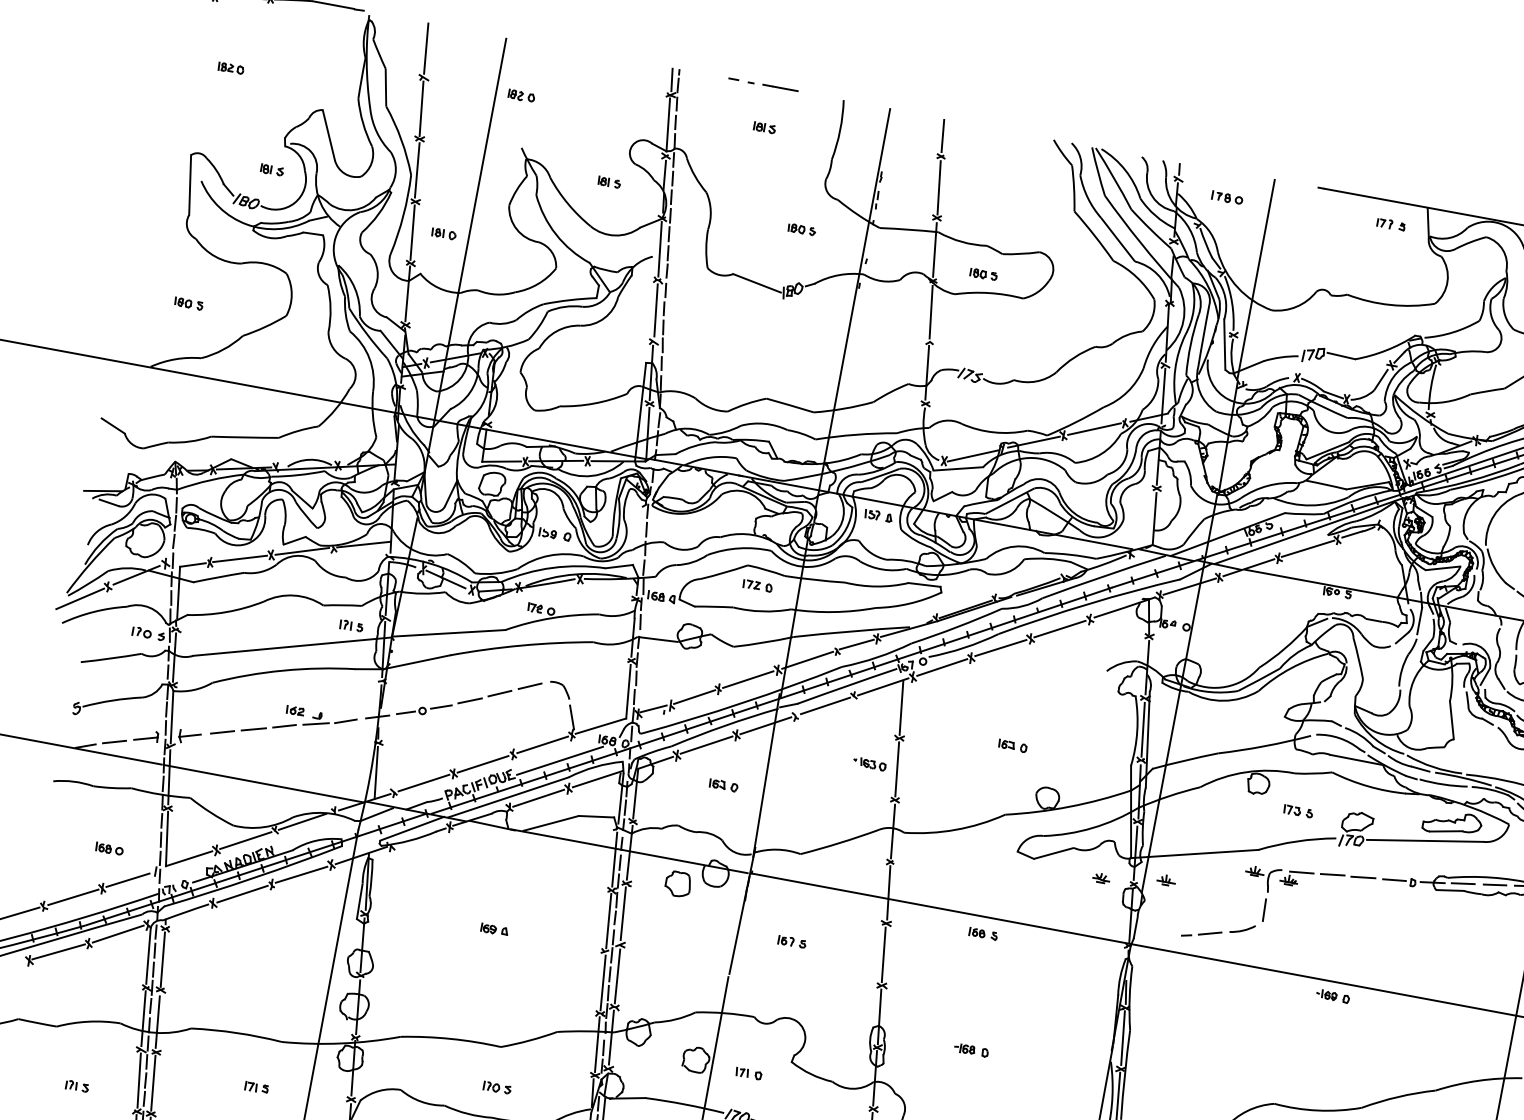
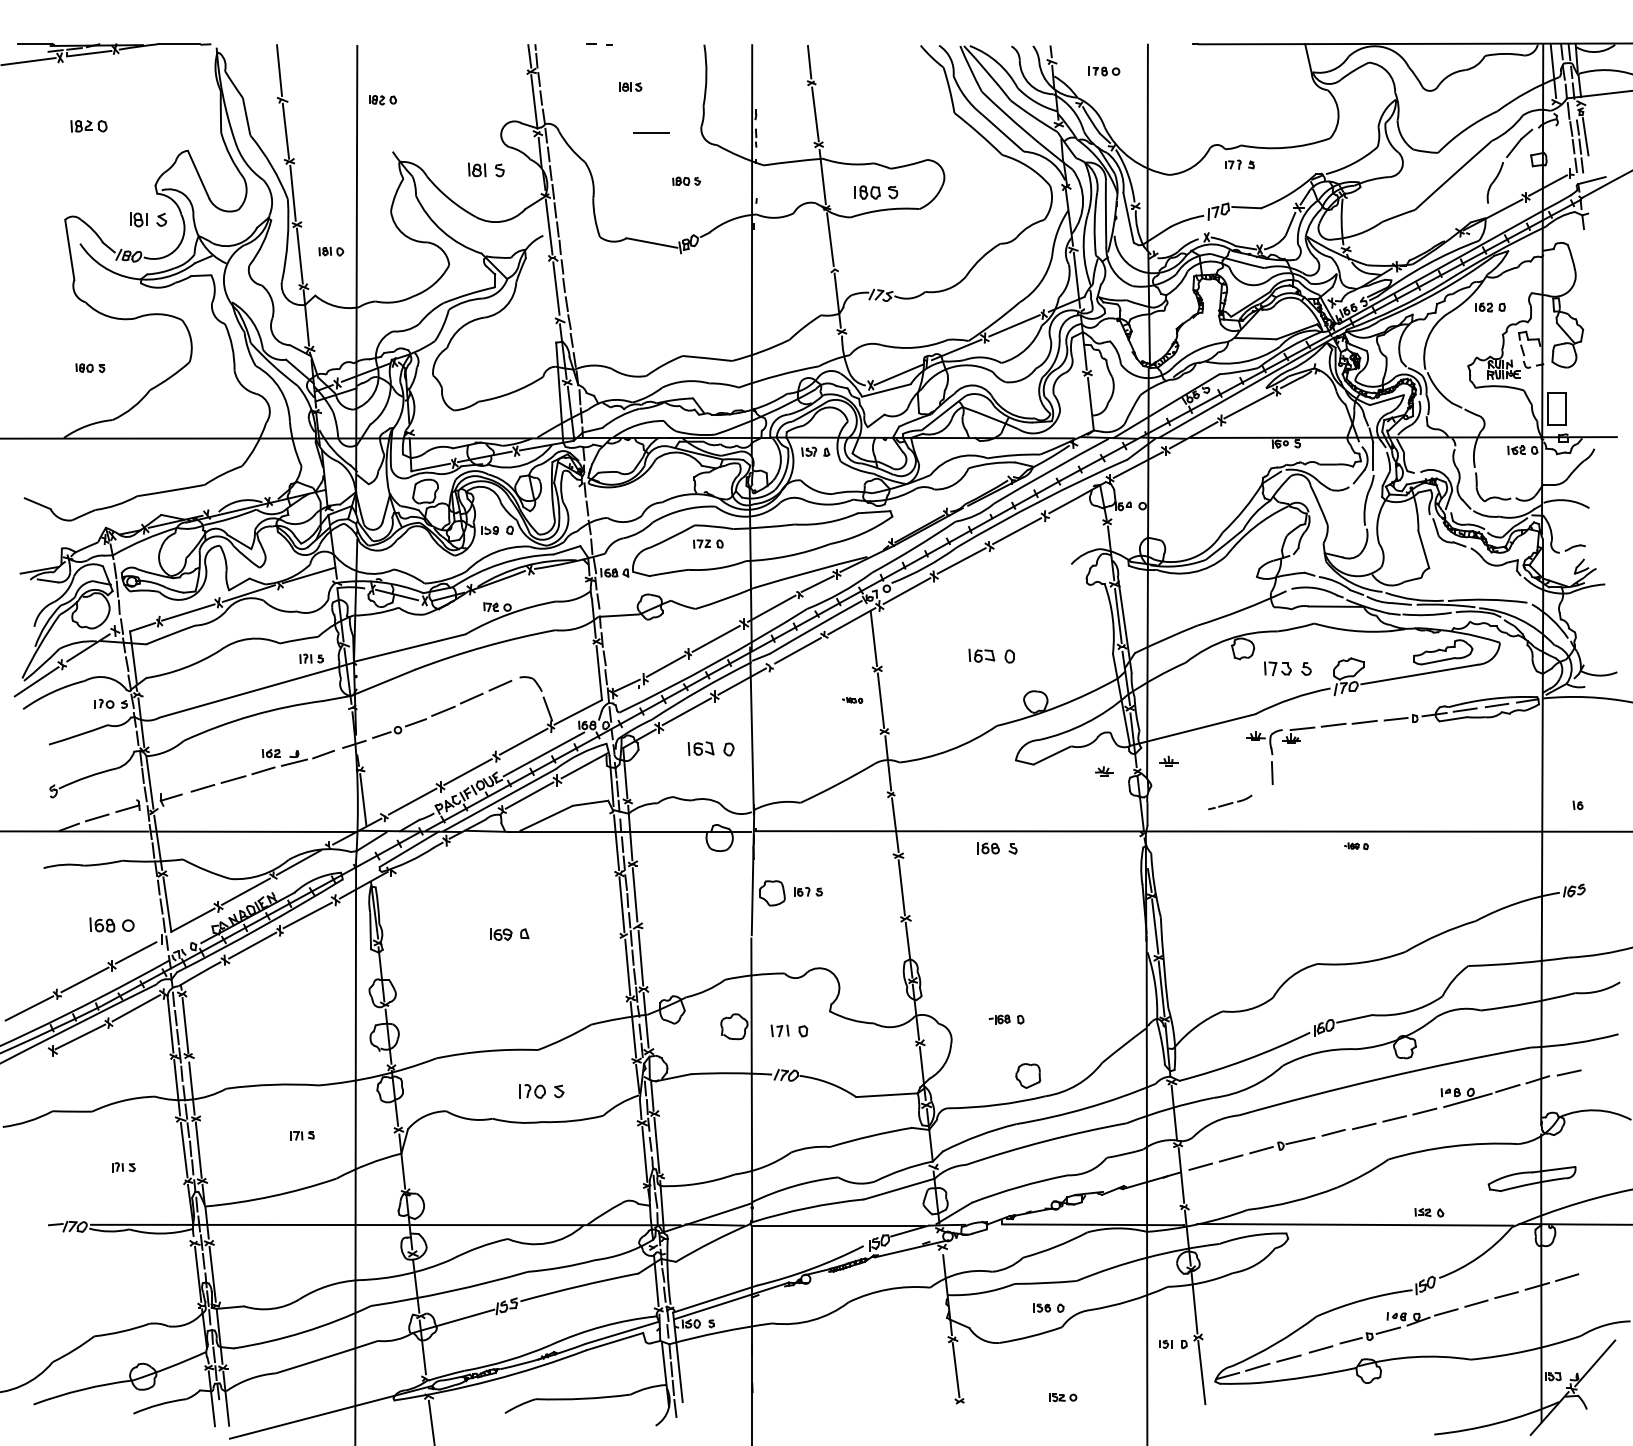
part: (230, 67) -> (88, 125), size x1.4
line: (780, 87) -> (651, 132), moved
part: (272, 169) -> (148, 219), size x1.6
part: (609, 182) -> (486, 169), size x1.6
part: (1390, 224) -> (1239, 164), moved
part: (983, 274) -> (875, 192), size x1.6
part: (1012, 746) -> (991, 656), size x1.6
part: (869, 764) -> (852, 700), size x0.6
part: (723, 785) -> (711, 748), size x1.6
part: (1298, 811) -> (1287, 668), size x1.6
part: (108, 849) -> (111, 925), size x1.6
part: (678, 884) -> (772, 893), moved
part: (495, 929) -> (510, 934), size x1.4
part: (1218, 931) -> (1230, 802), size x0.6
part: (982, 933) -> (996, 848), size x1.4
part: (1333, 996) -> (1356, 846), size x0.7
part: (971, 1050) -> (1006, 1019), moved
part: (748, 1073) -> (789, 1030), size x1.4
part: (496, 1087) -> (541, 1091), size x1.6

